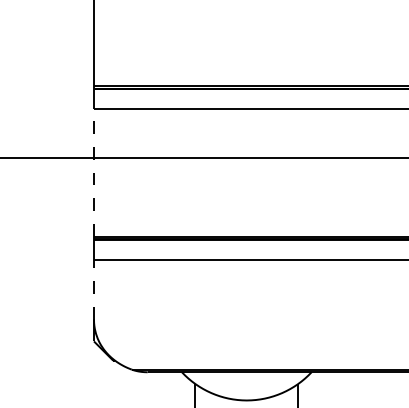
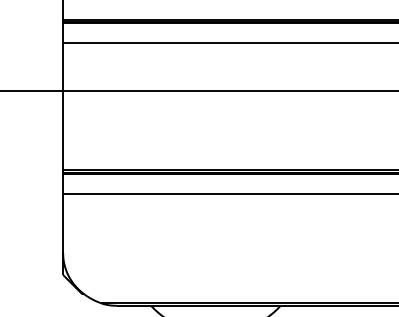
line: (94, 173) -> (63, 107), dashed -> solid
line: (94, 289) -> (63, 223), dashed -> solid

